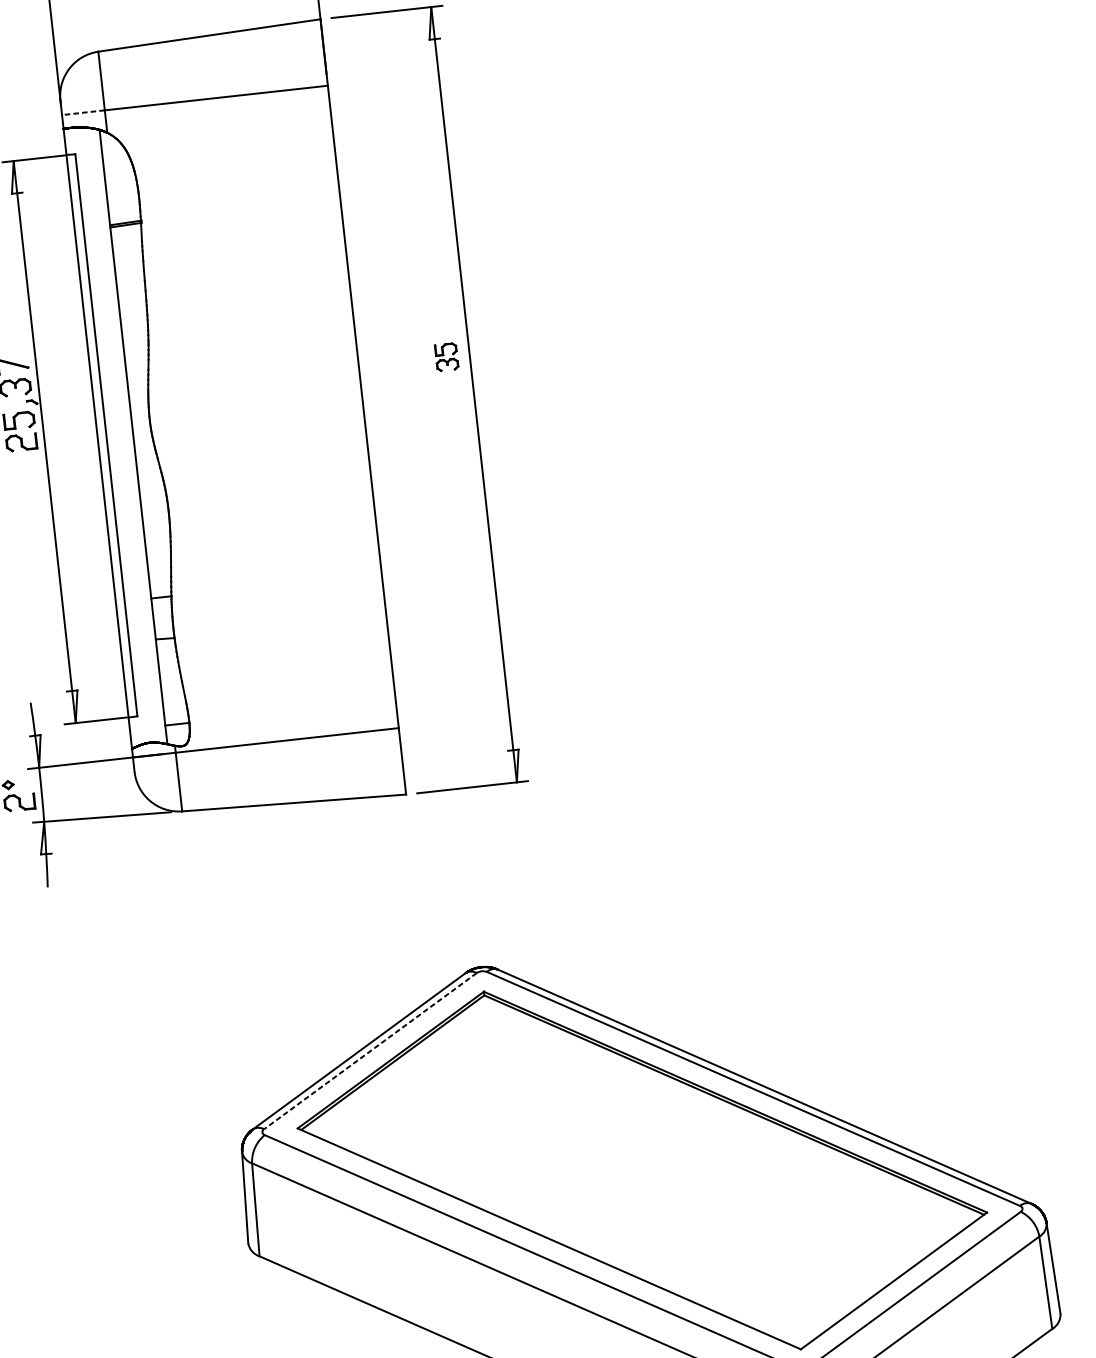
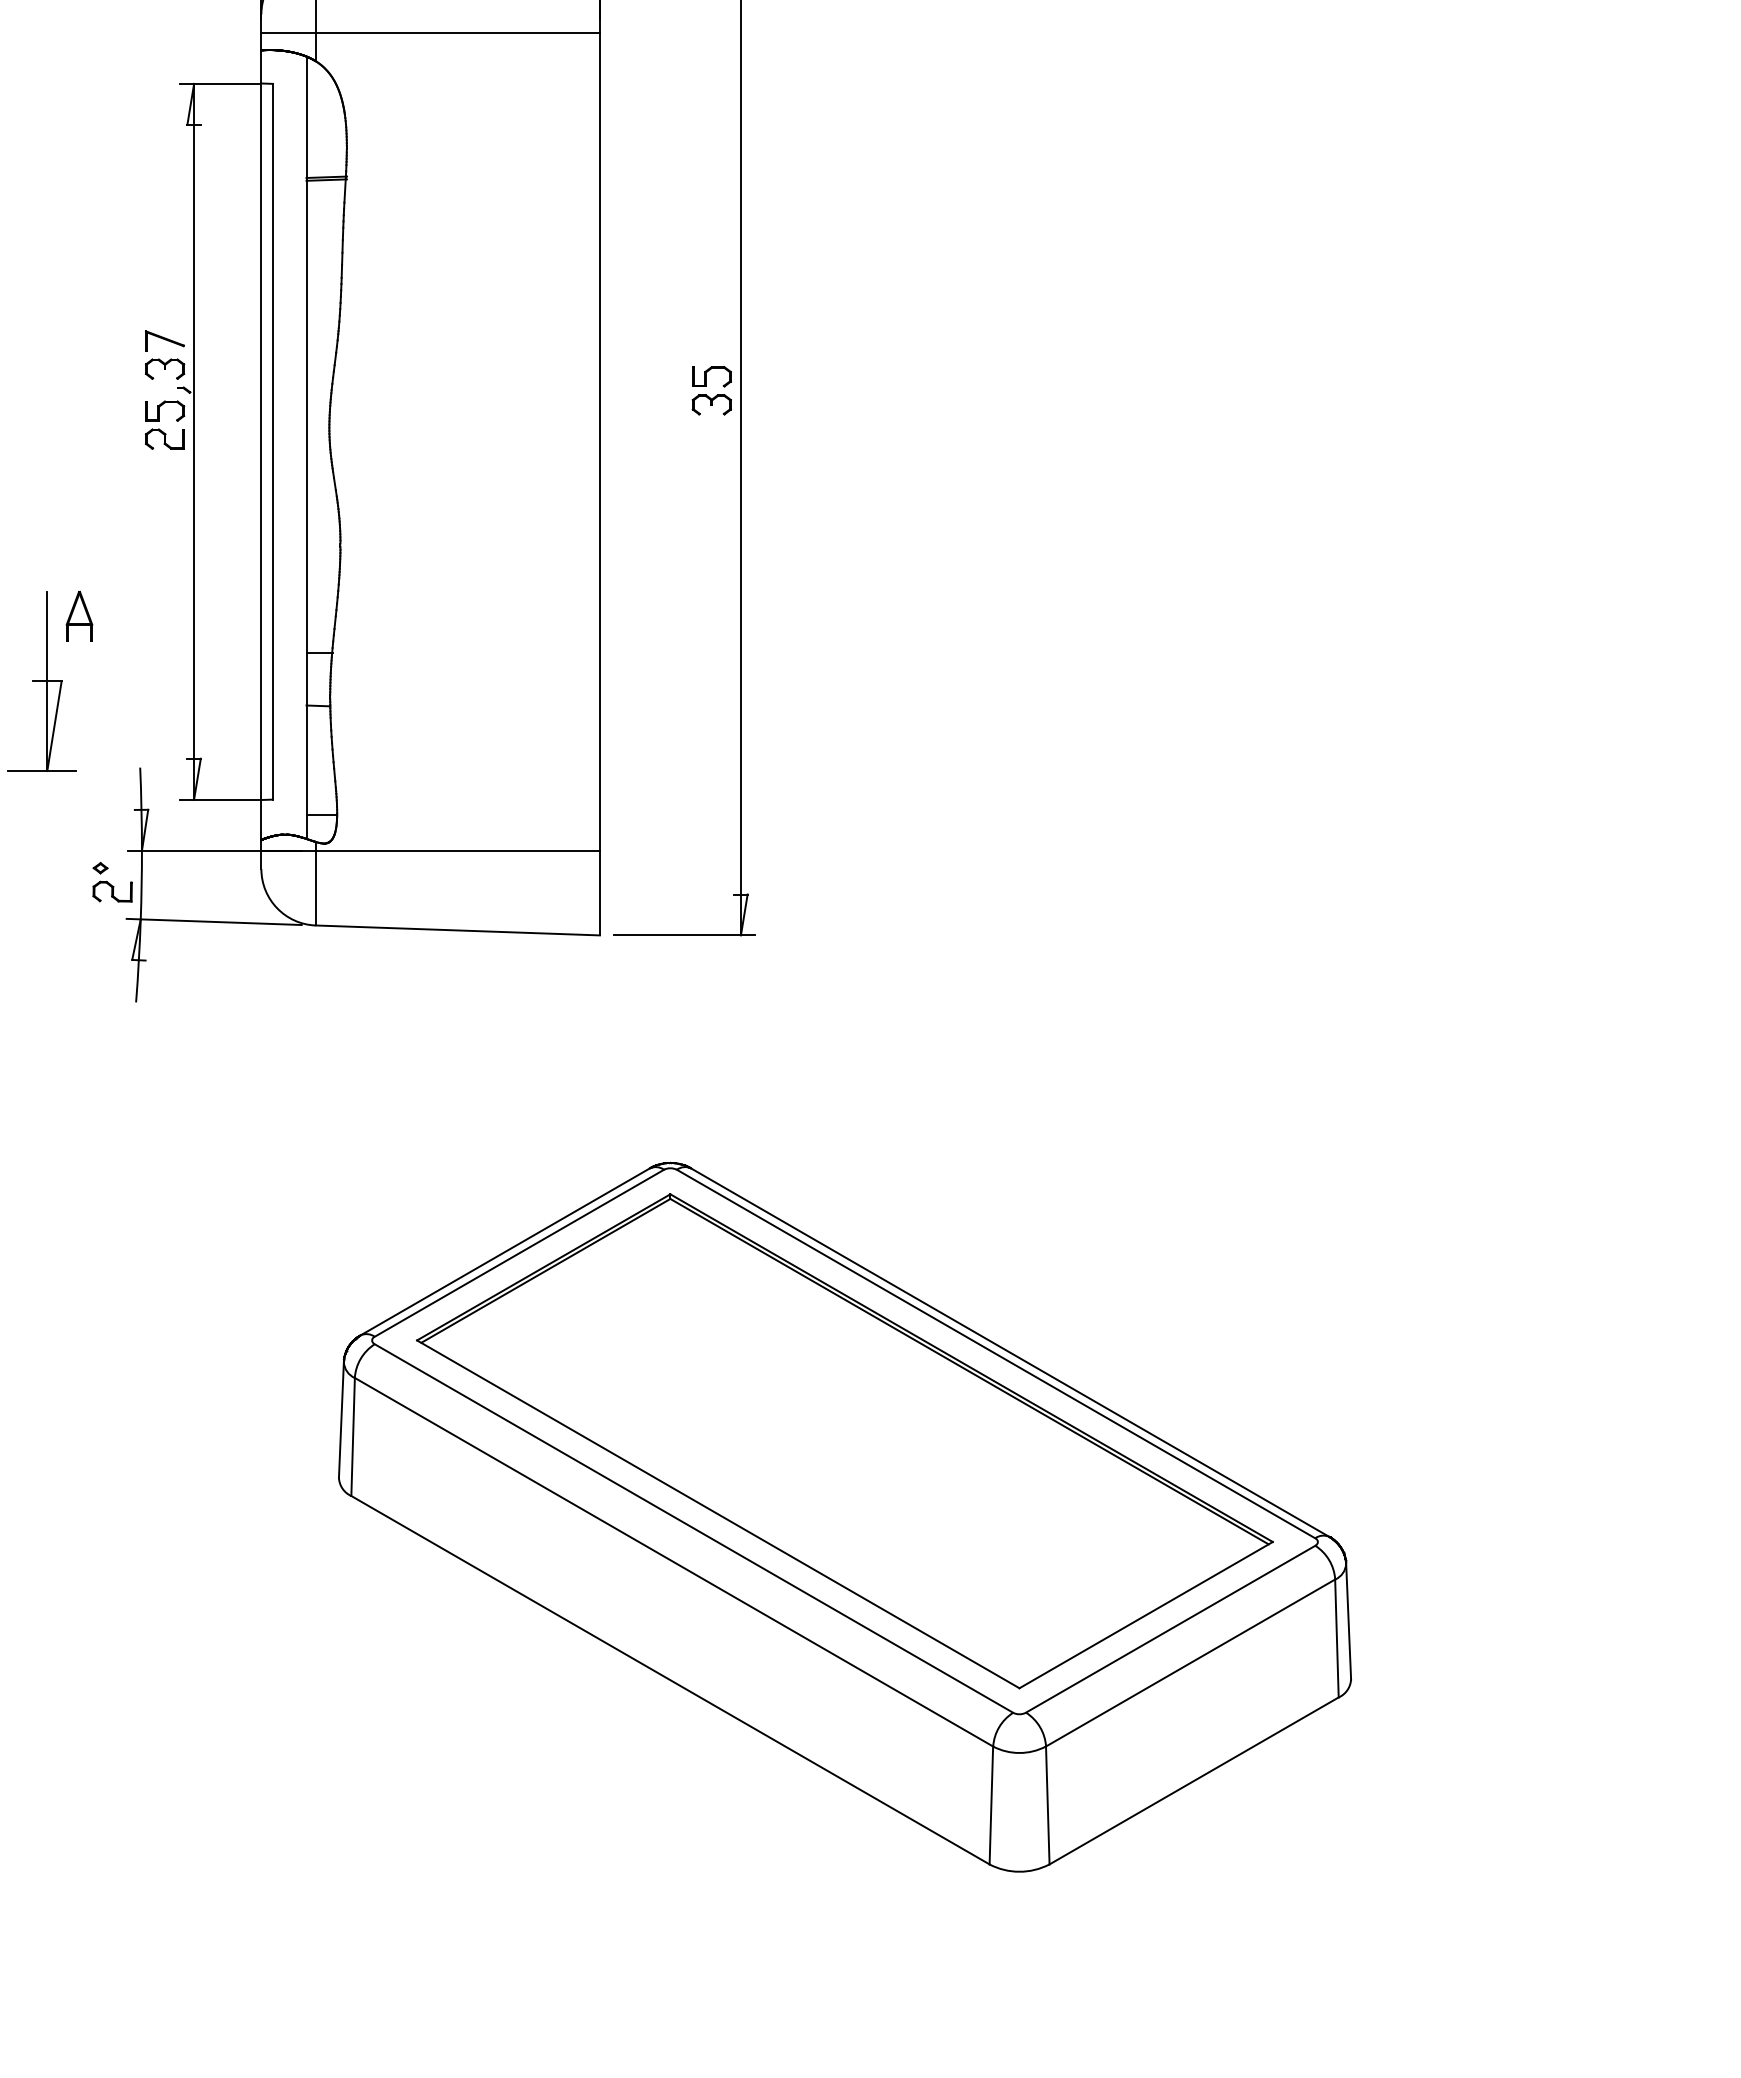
line: (83, 112) -> (288, 32), dashed -> solid
part: (446, 357) -> (711, 390), size x1.43
line: (369, 1051) -> (518, 1253), dashed -> solid

